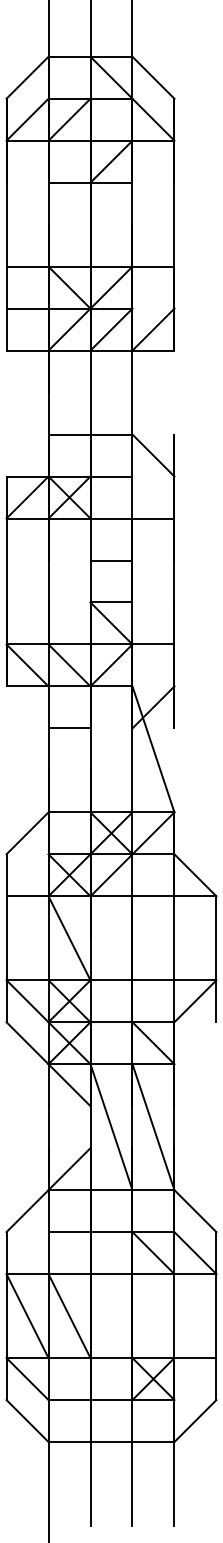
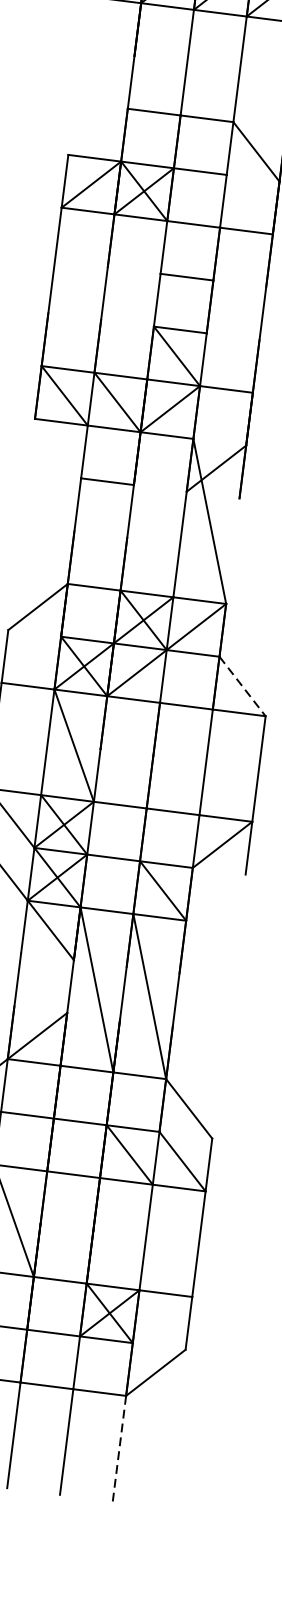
line: (195, 875) -> (242, 686), solid -> dashed
line: (174, 1484) -> (119, 1449), solid -> dashed

